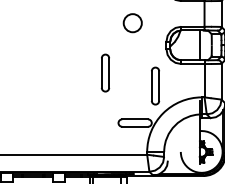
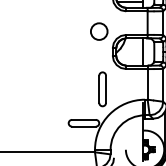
circle: (132, 23) -> (98, 31), moved
part: (105, 72) -> (56, 76), removed

